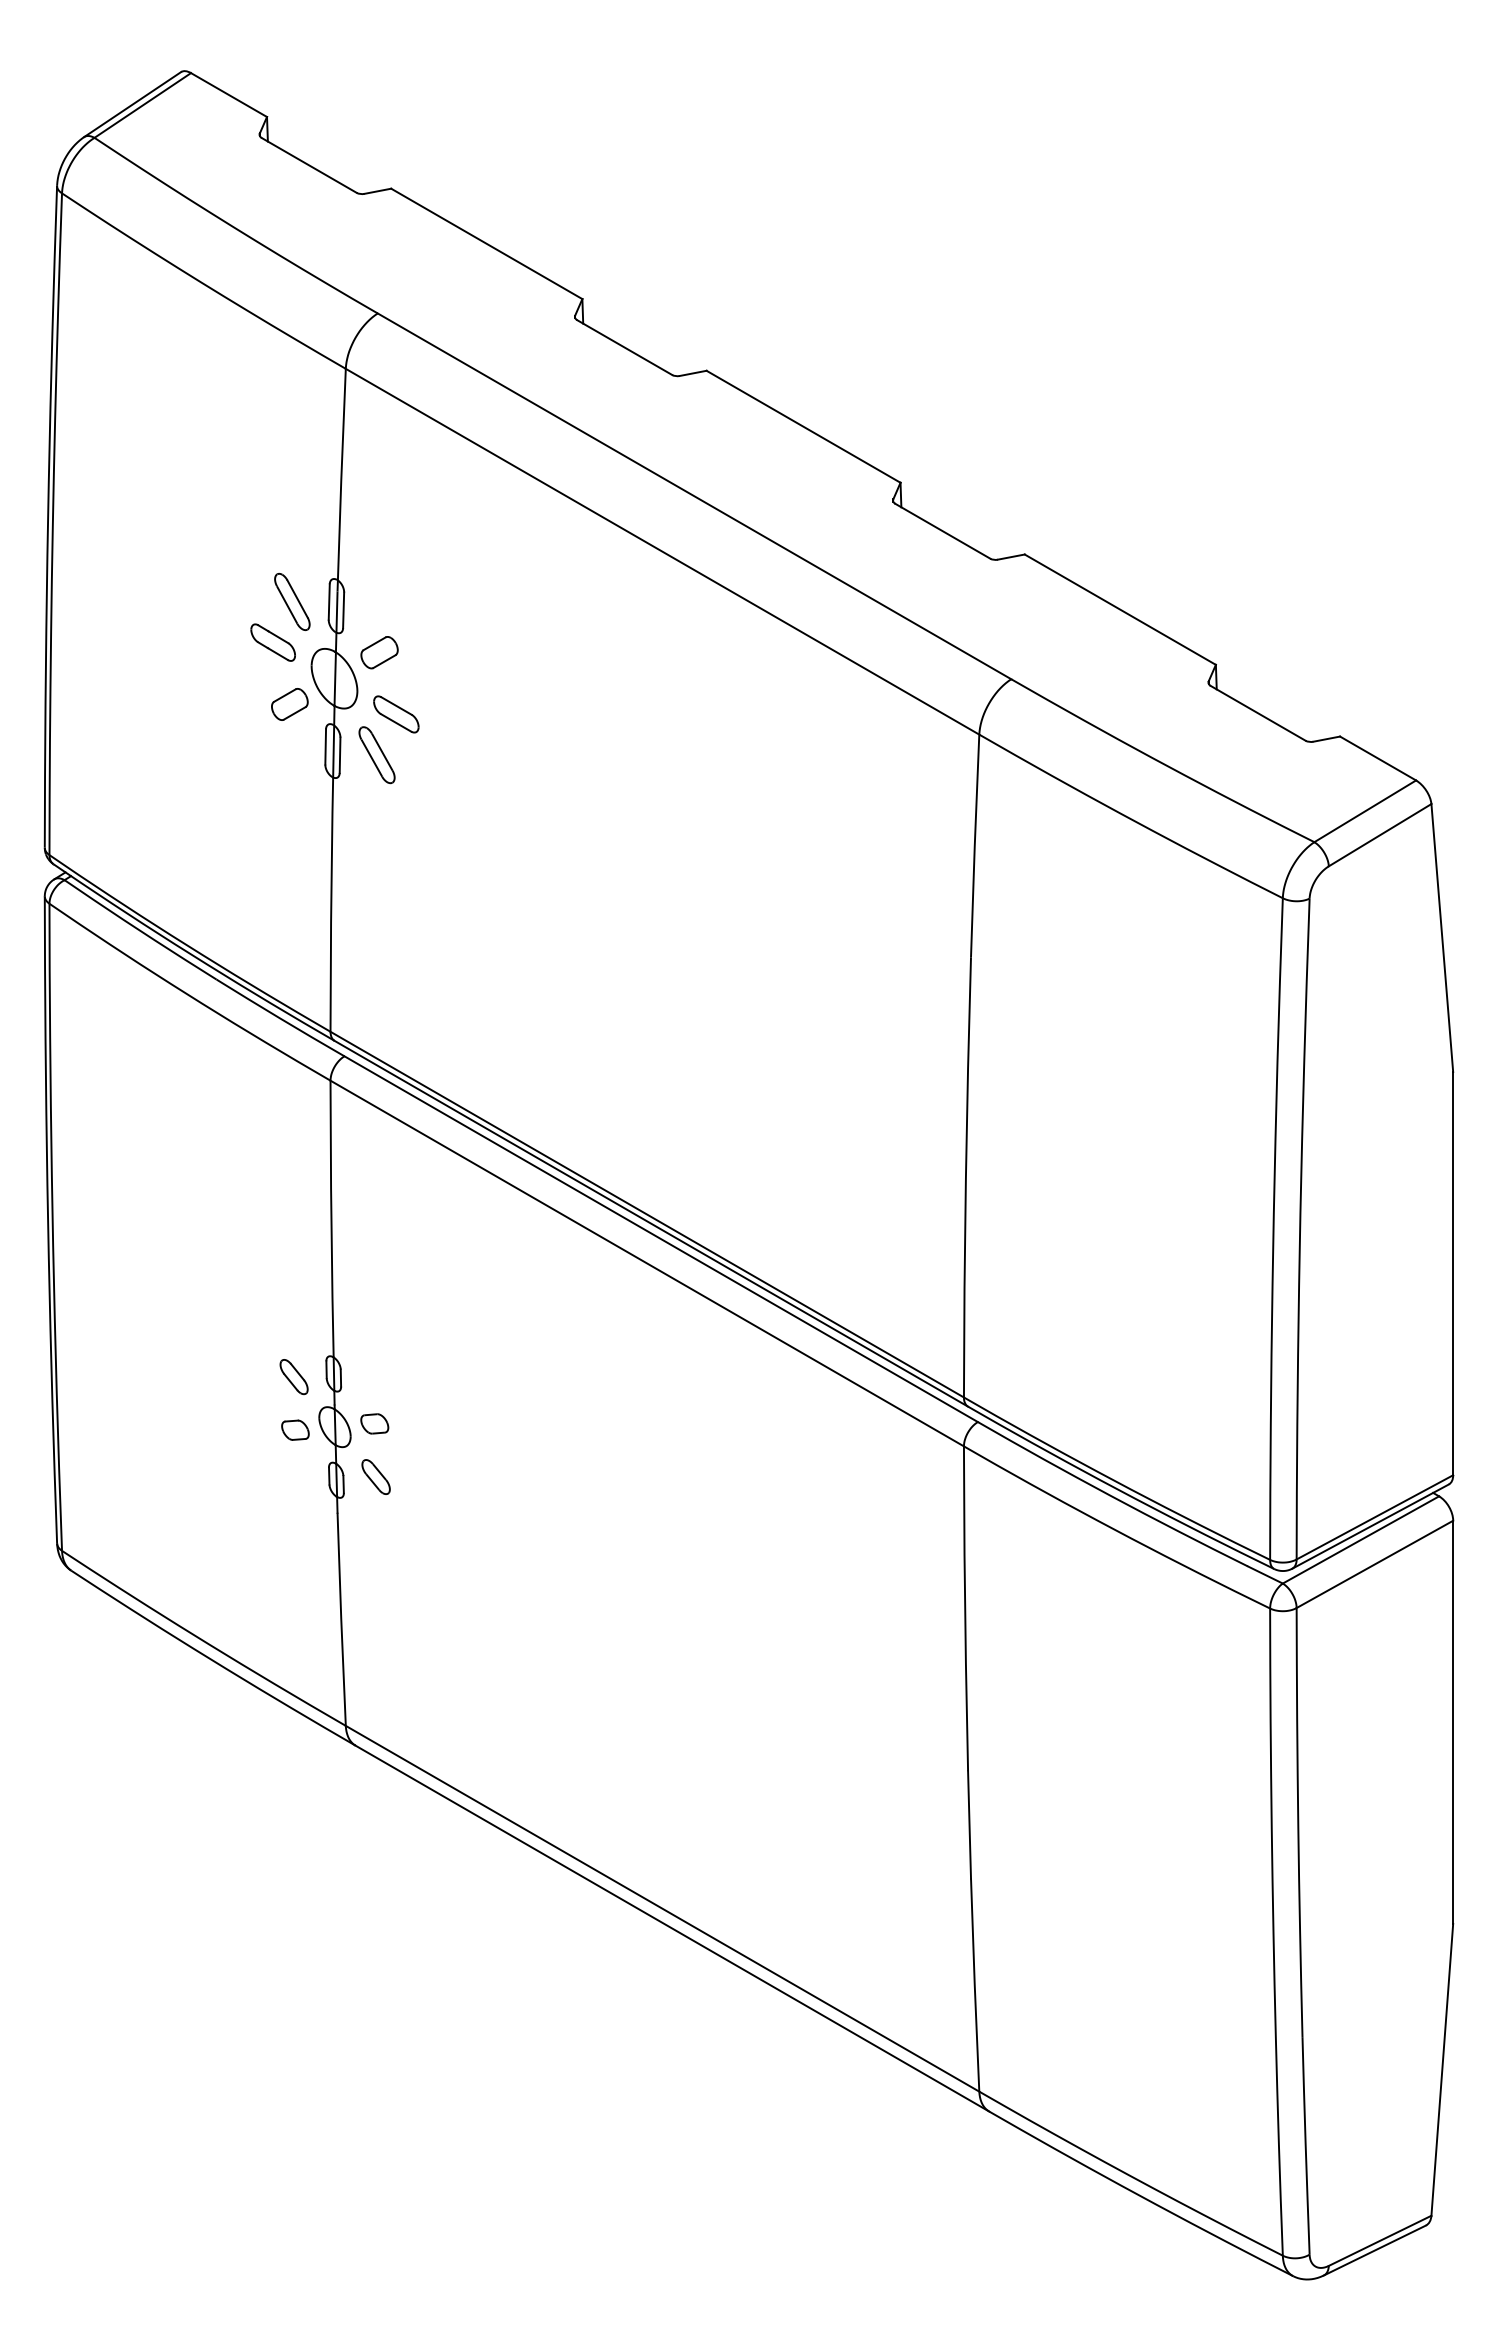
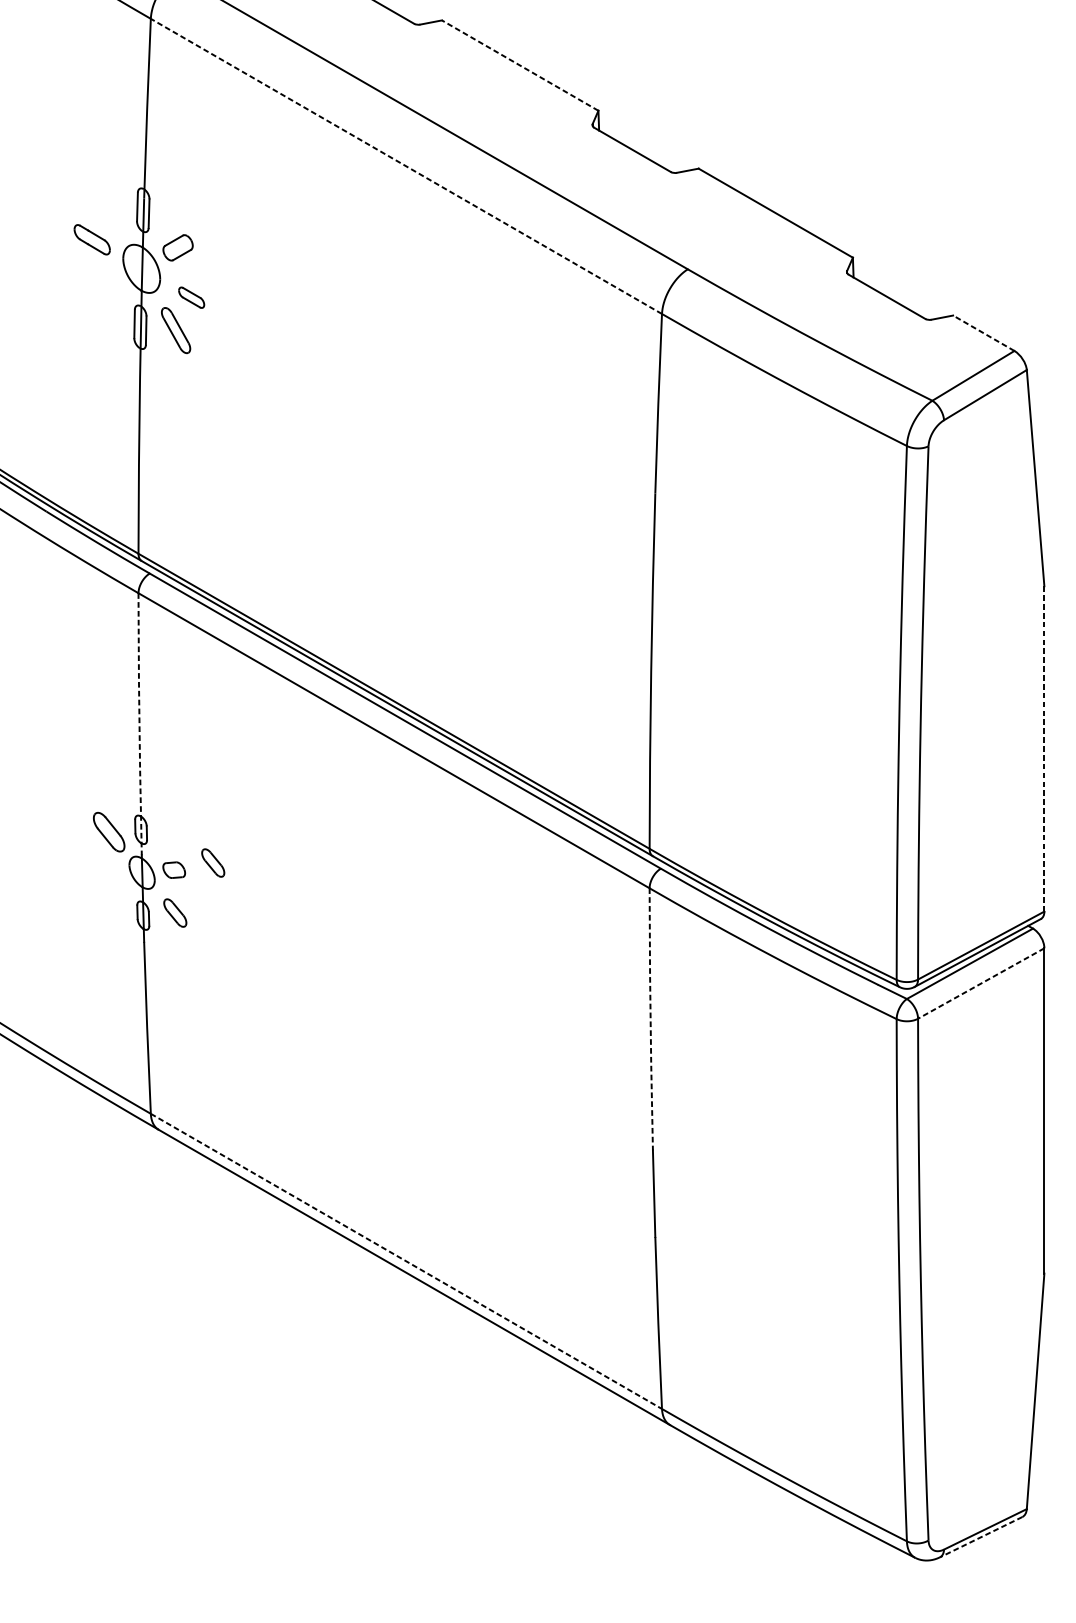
line: (803, 426) -> (520, 65), solid -> dashed
line: (662, 551) -> (406, 166), solid -> dashed
part: (292, 601) -> (107, 206), removed
part: (289, 704) -> (105, 289), removed
part: (396, 714) -> (191, 297), size x0.7
line: (1378, 758) -> (984, 333), solid -> dashed
line: (331, 1243) -> (139, 724), solid -> dashed
line: (1453, 1273) -> (1044, 748), solid -> dashed
part: (293, 1377) -> (108, 832), size x1.4
part: (422, 1414) -> (212, 862), added
part: (295, 1429) -> (110, 874), removed
line: (1374, 1564) -> (980, 983), solid -> dashed
line: (965, 1608) -> (650, 1019), solid -> dashed
line: (662, 1908) -> (406, 1261), solid -> dashed
line: (1374, 2250) -> (980, 1537), solid -> dashed

